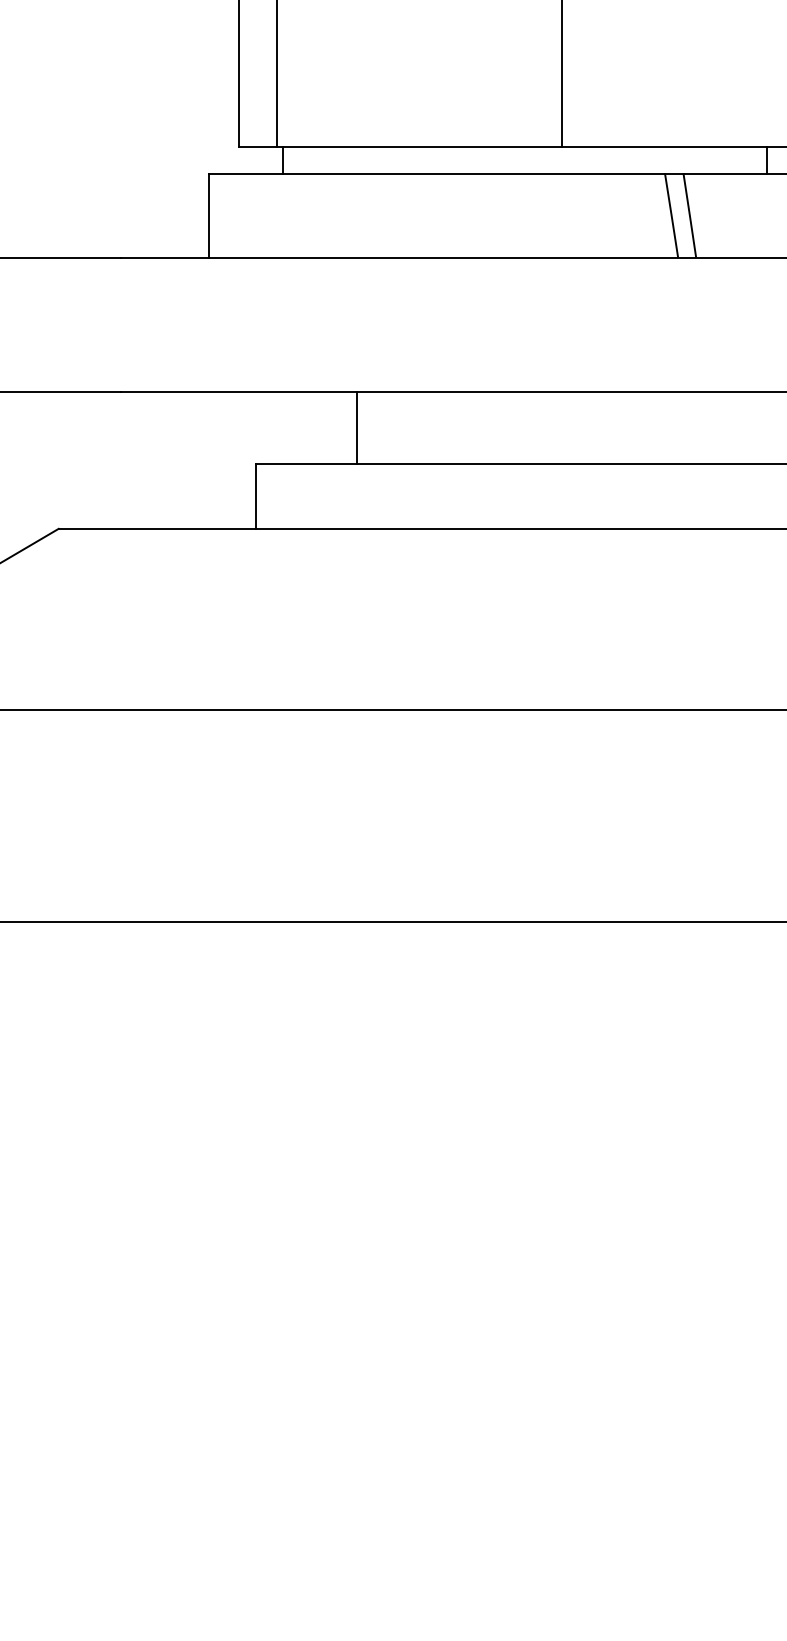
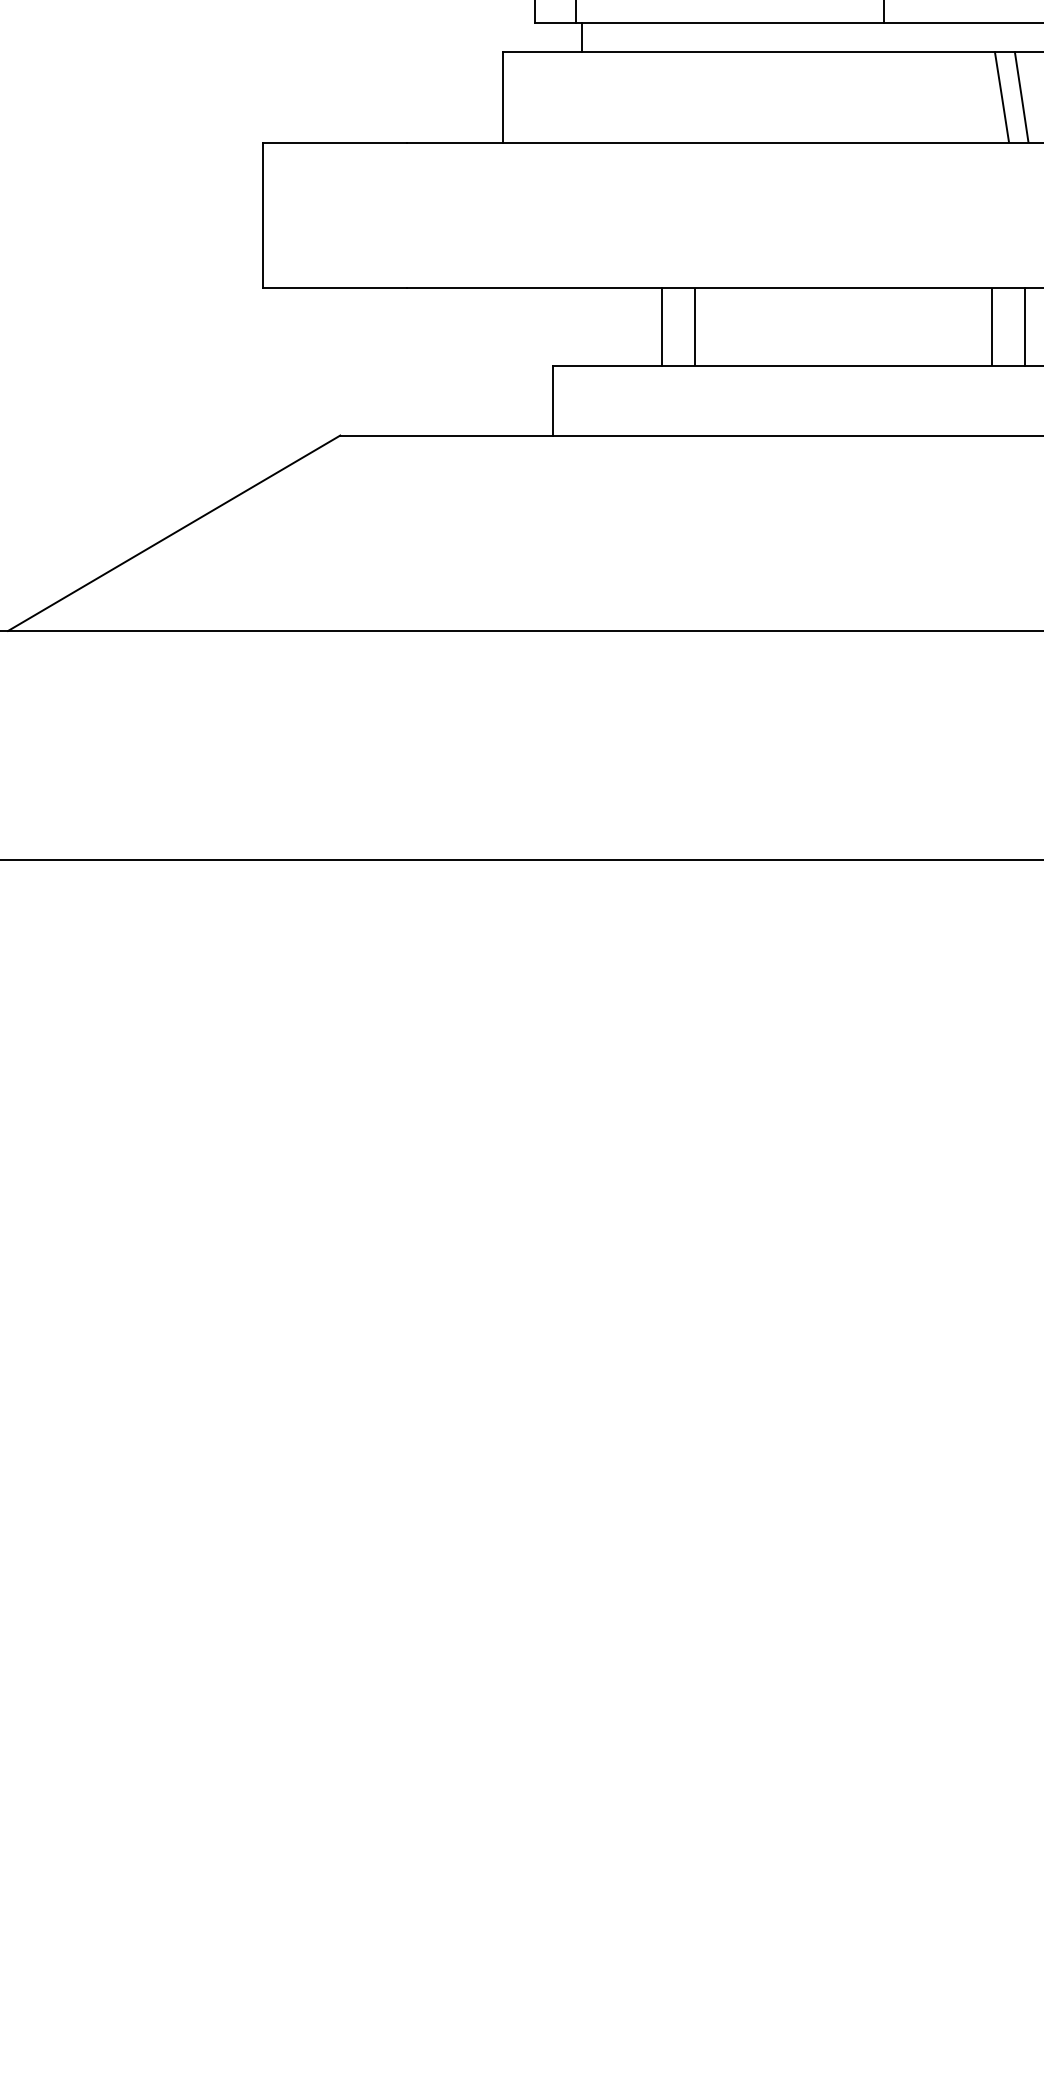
line: (387, 427) -> (695, 326), added
line: (661, 427) -> (991, 326), added
line: (693, 427) -> (1025, 326), added

